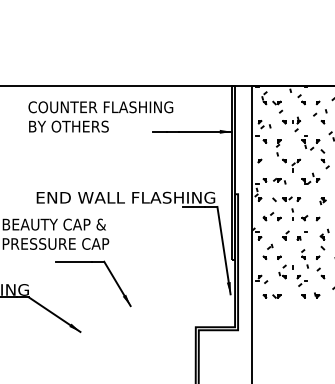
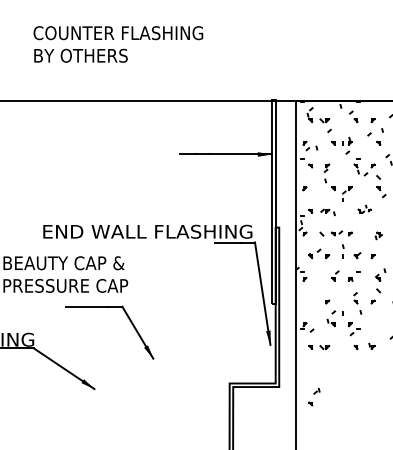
text: (100, 116) -> (117, 43), moved
part: (310, 178) -> (364, 209), size x0.6
part: (267, 251) -> (313, 396), moved
part: (320, 273) -> (375, 320), removed

